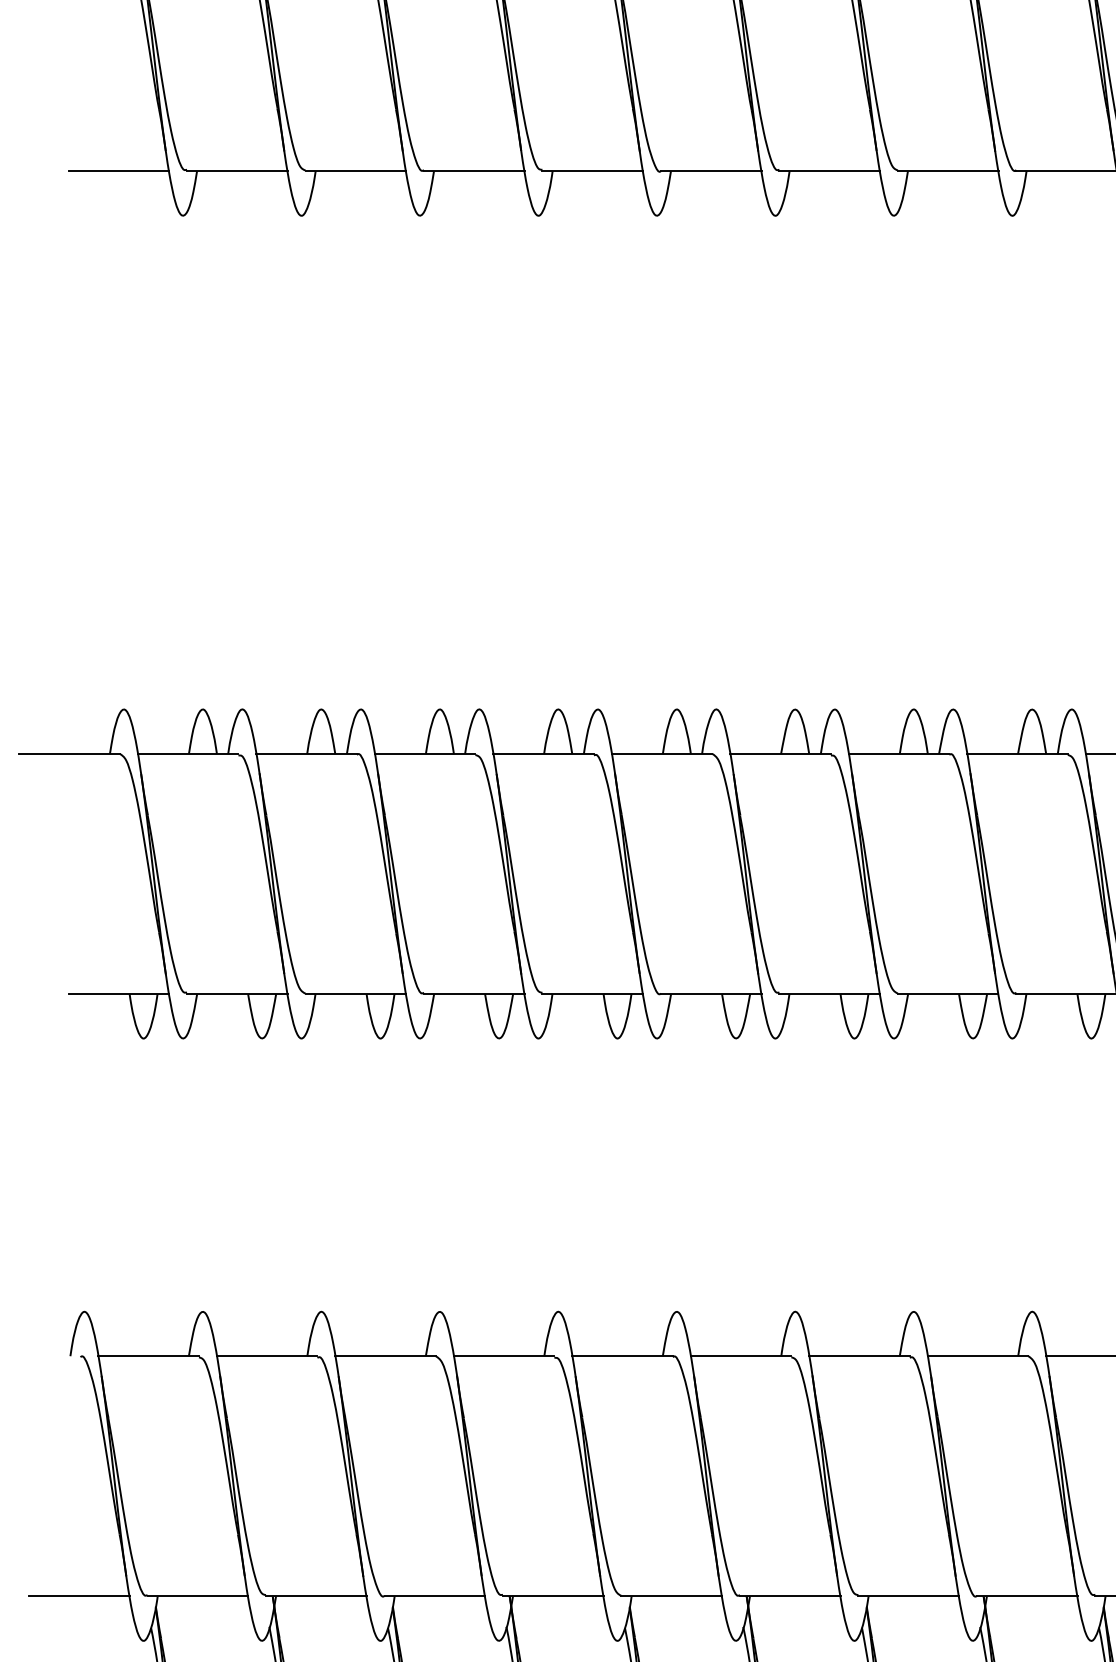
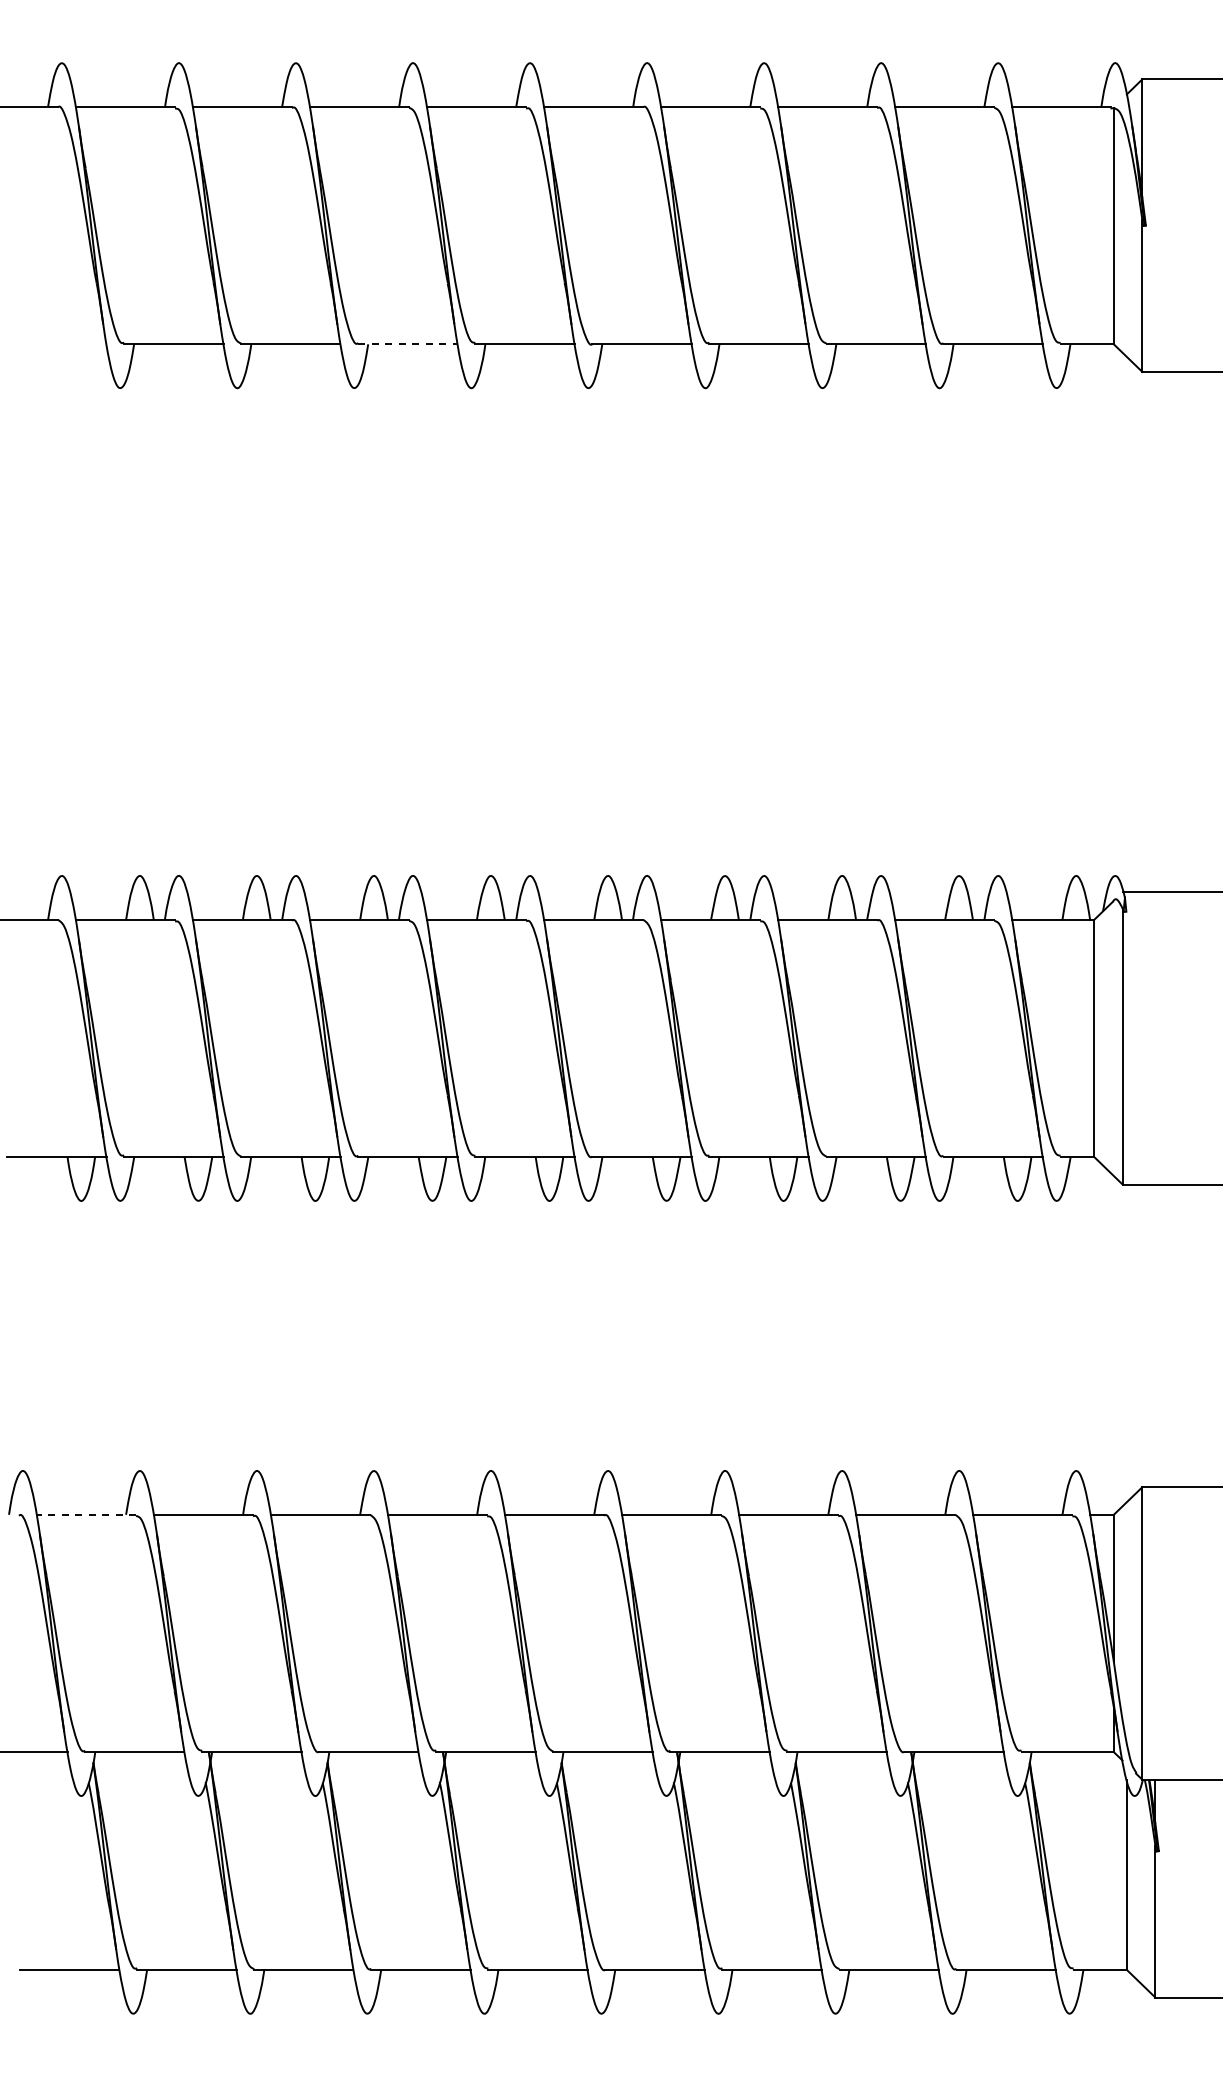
line: (118, 171) -> (56, 344), removed
line: (474, 171) -> (408, 344), solid -> dashed
line: (148, 1355) -> (86, 1514), solid -> dashed

